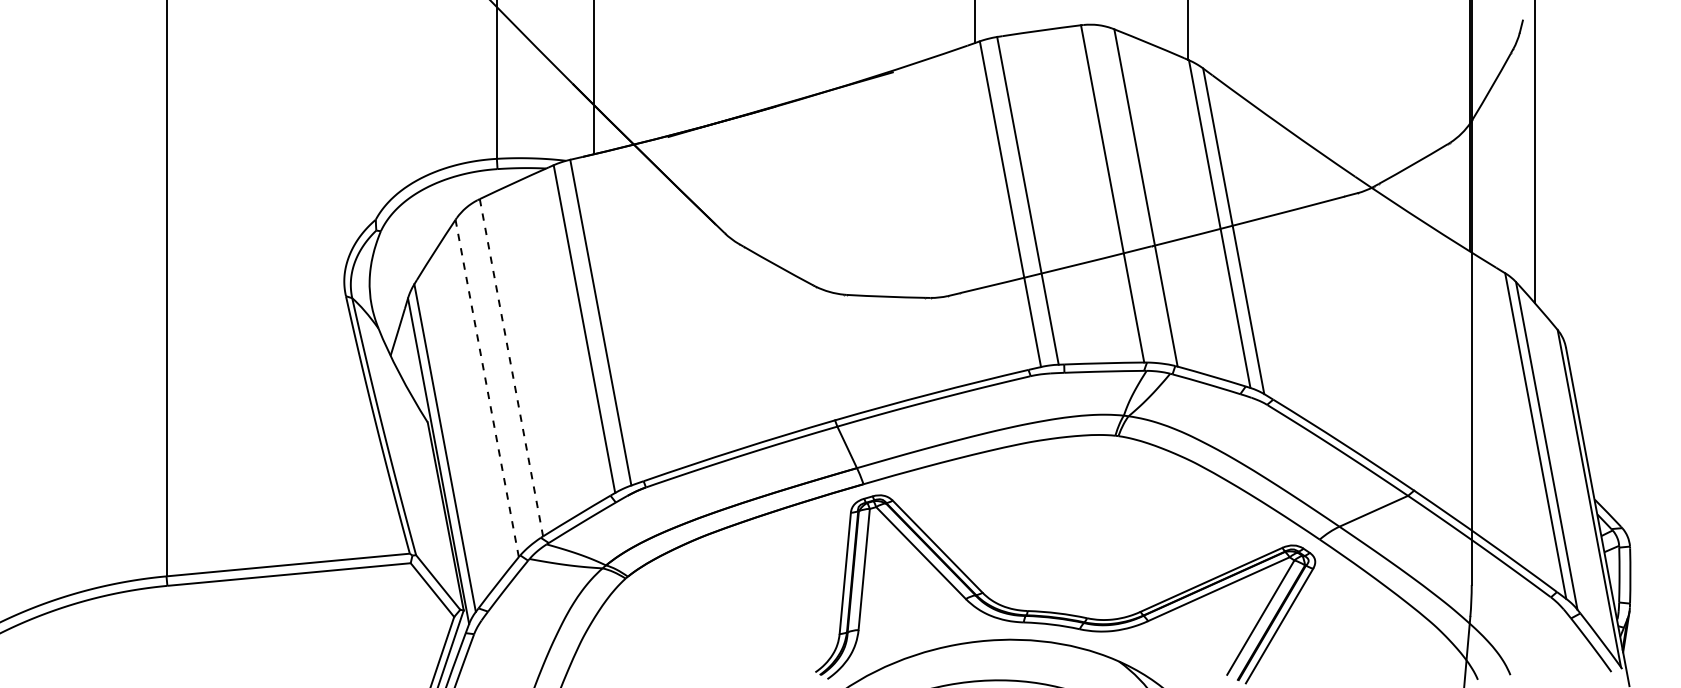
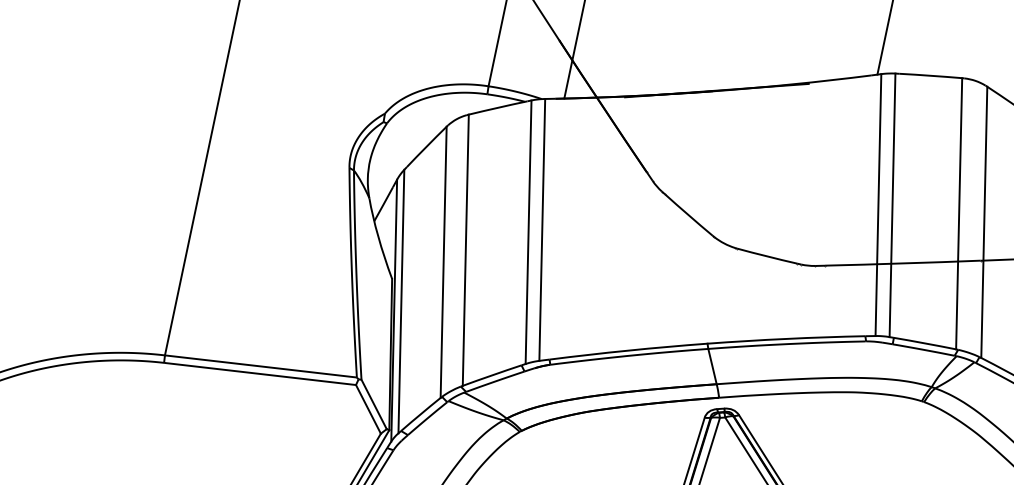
line: (511, 367) -> (465, 250), dashed -> solid
line: (487, 388) -> (443, 262), dashed -> solid

